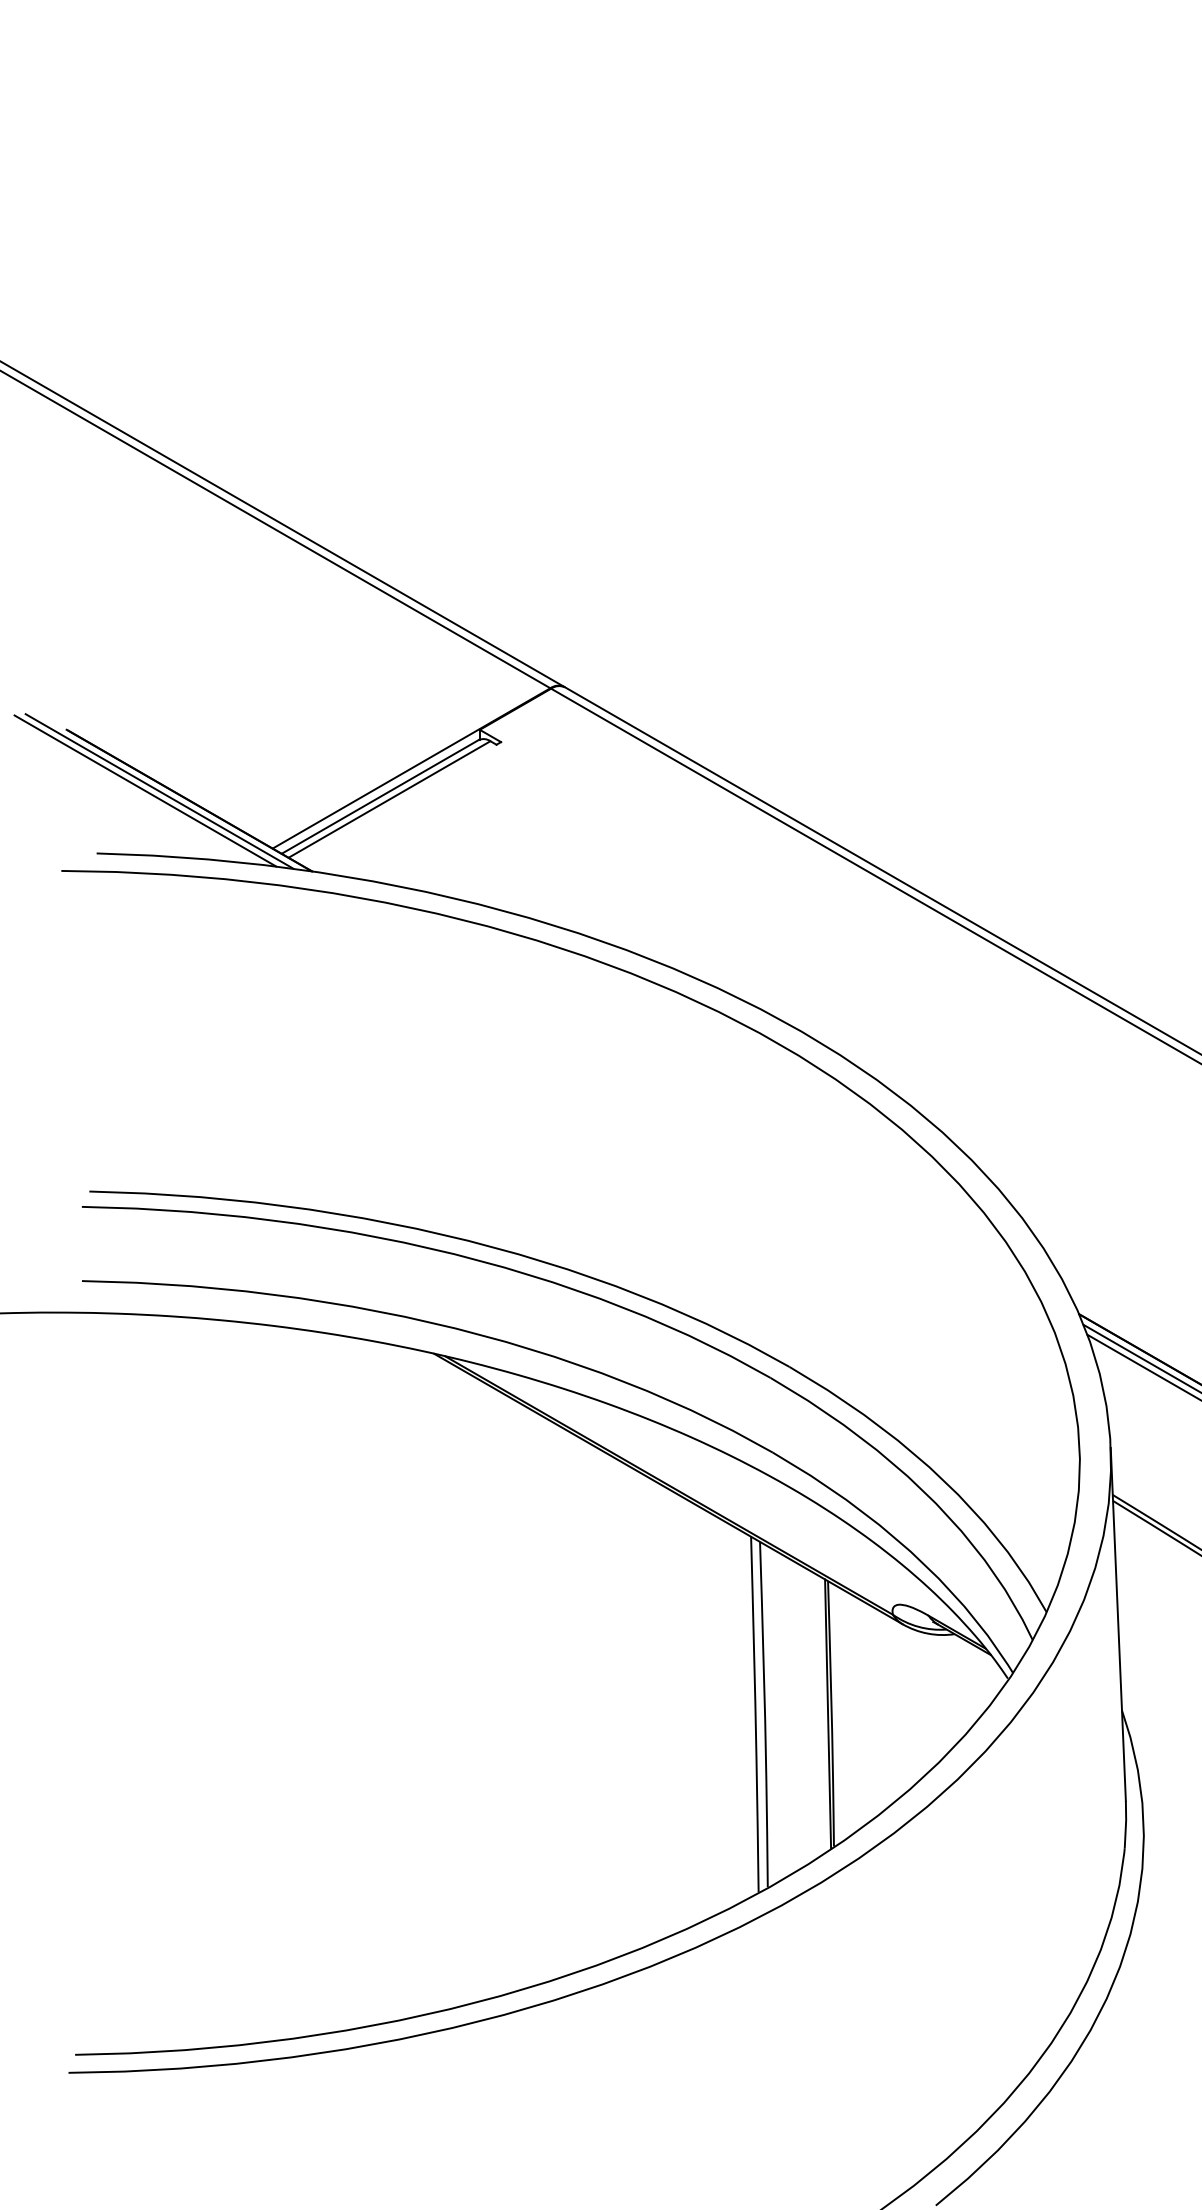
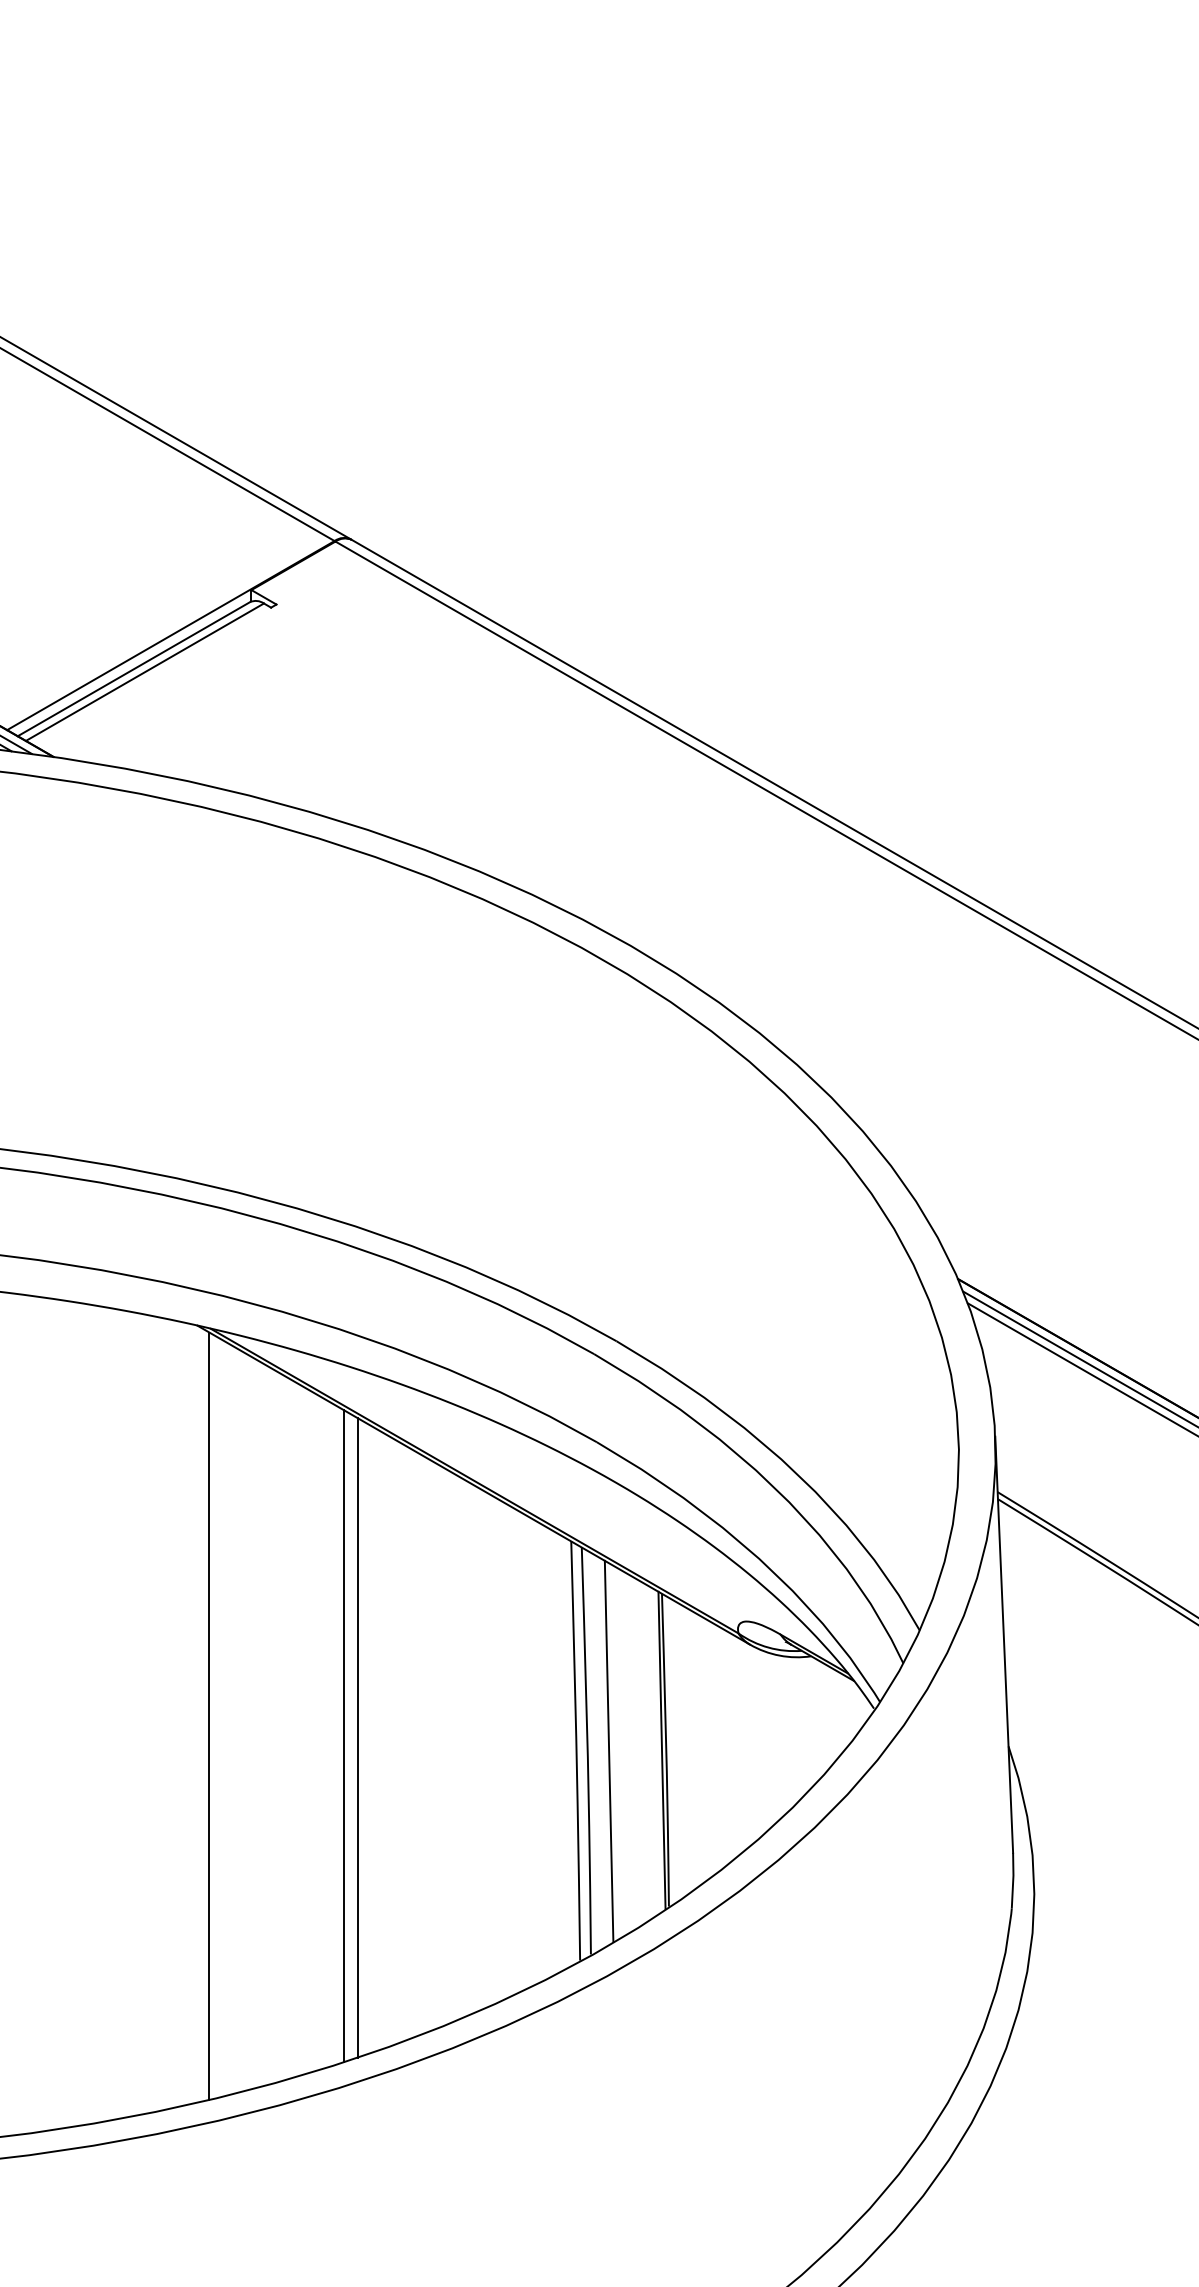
line: (444, 1684) -> (209, 1715), added
line: (557, 1701) -> (342, 1735), added
line: (570, 1703) -> (358, 1738), added
line: (782, 1714) -> (608, 1750), added

